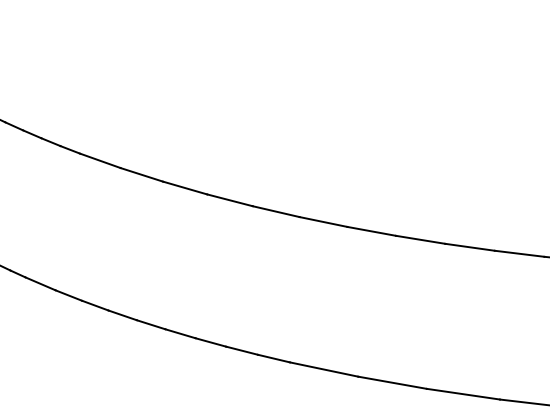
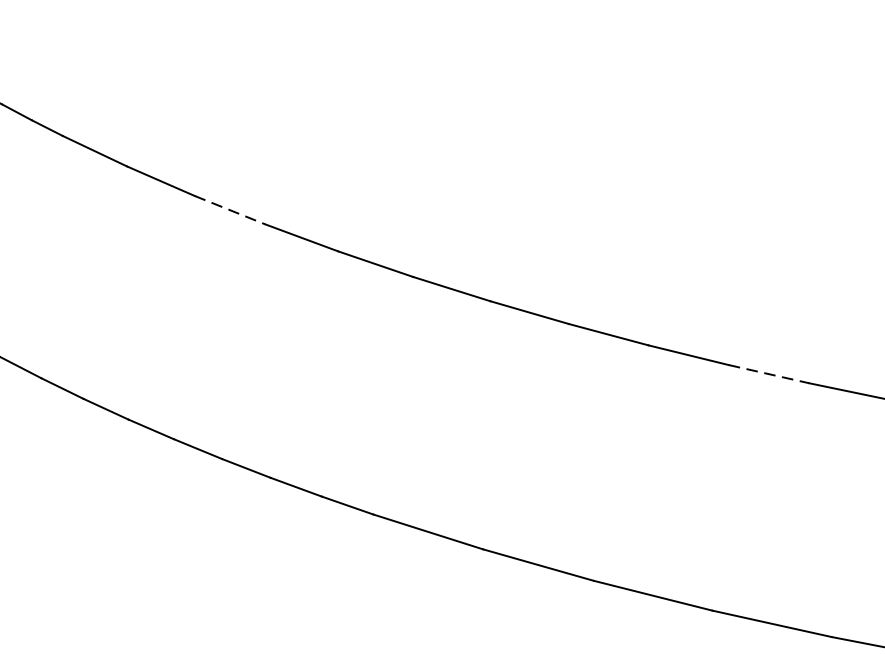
line: (185, 188) -> (230, 210), solid -> dashed
line: (520, 253) -> (770, 373), solid -> dashed

